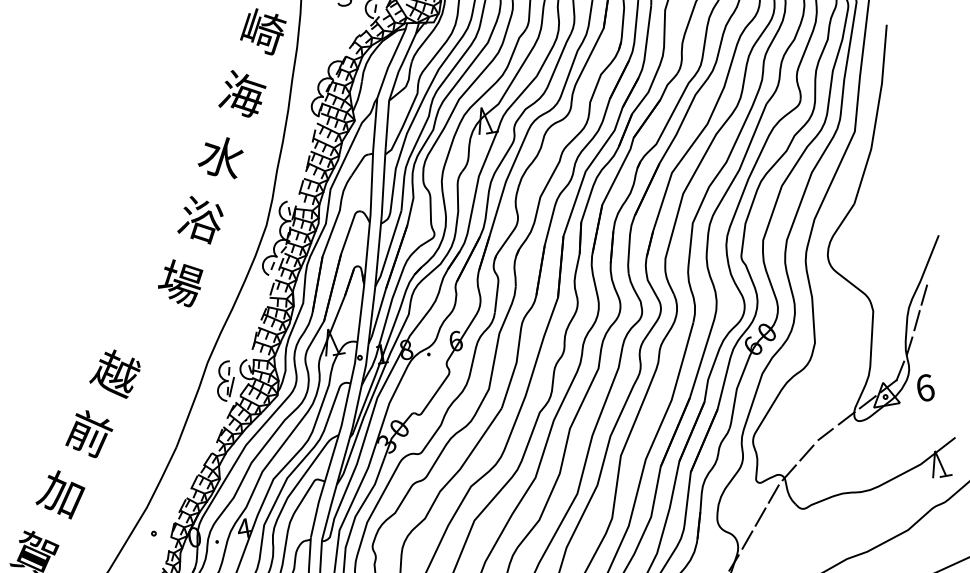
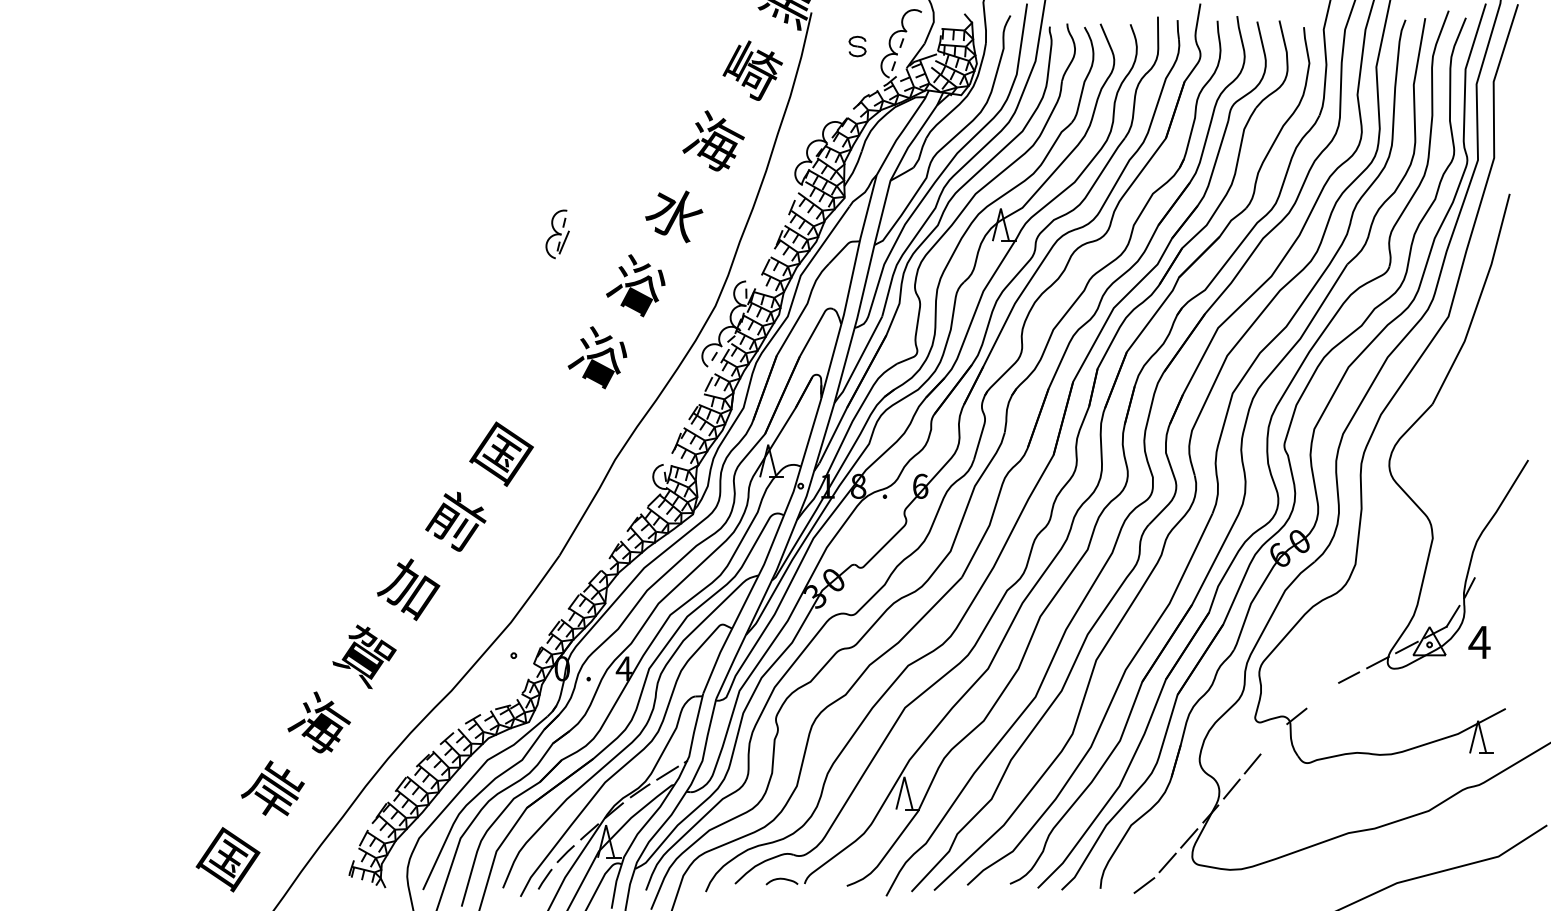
text: (180, 283) -> (598, 357), 場 -> 浴
line: (923, 295) -> (1497, 529), removed
line: (916, 320) -> (1483, 558), removed
text: (115, 373) -> (500, 453), 越 -> 国
part: (225, 381) -> (557, 234), moved
text: (925, 388) -> (1479, 642), 6 -> 4
line: (806, 452) -> (1321, 695), removed
line: (773, 493) -> (1273, 738), removed

